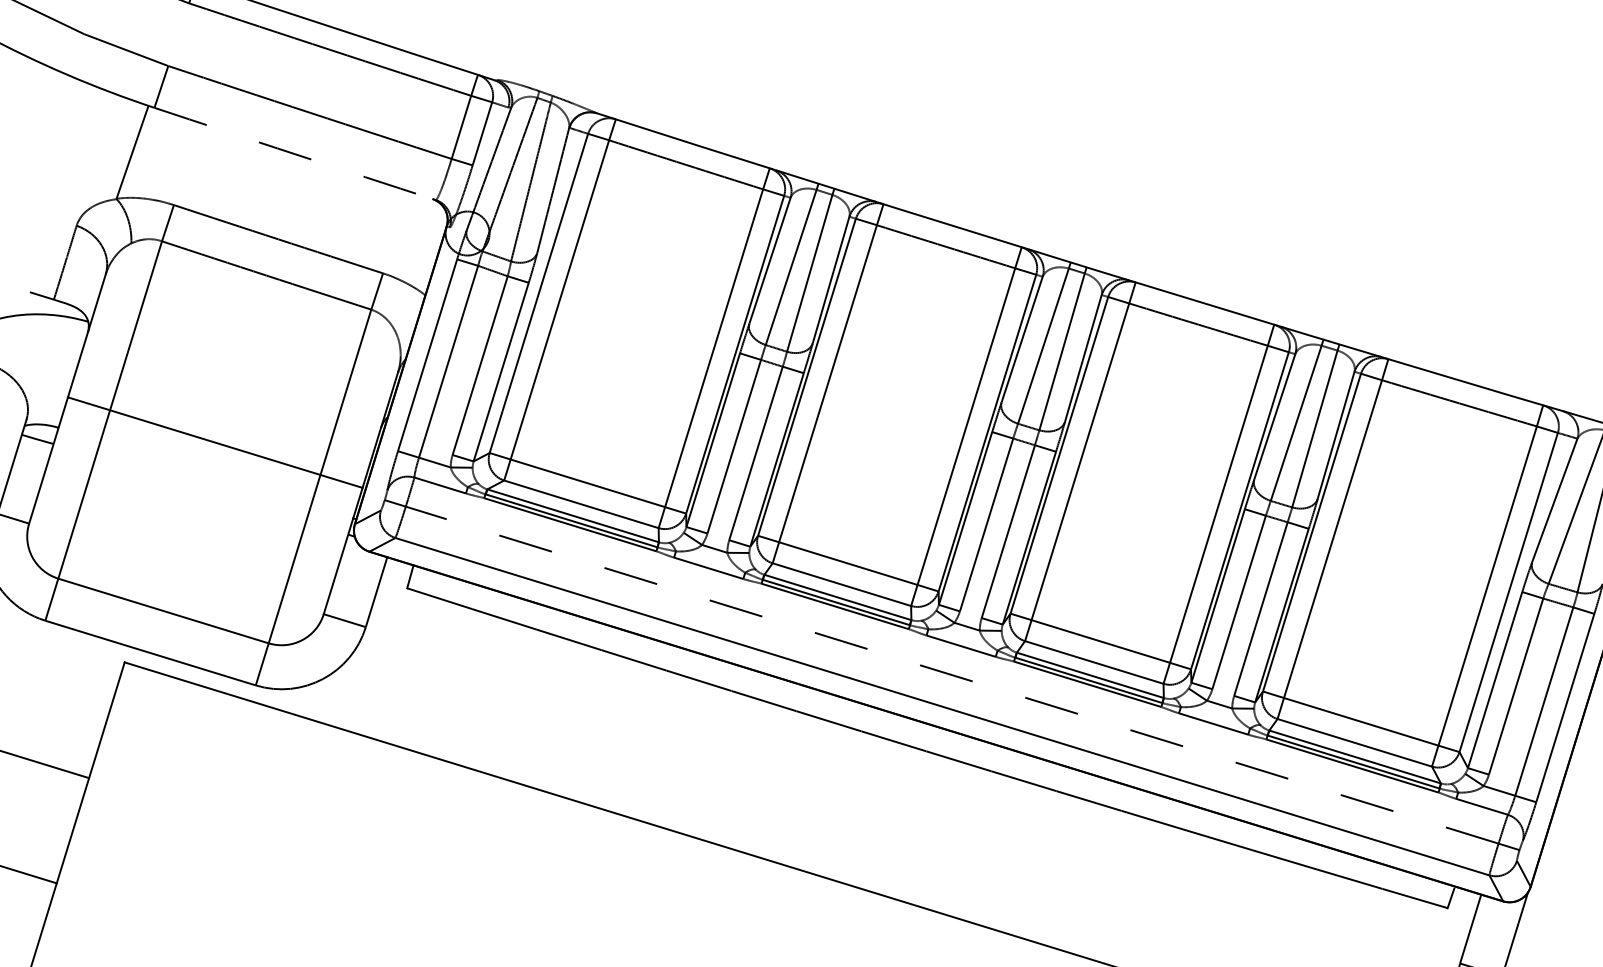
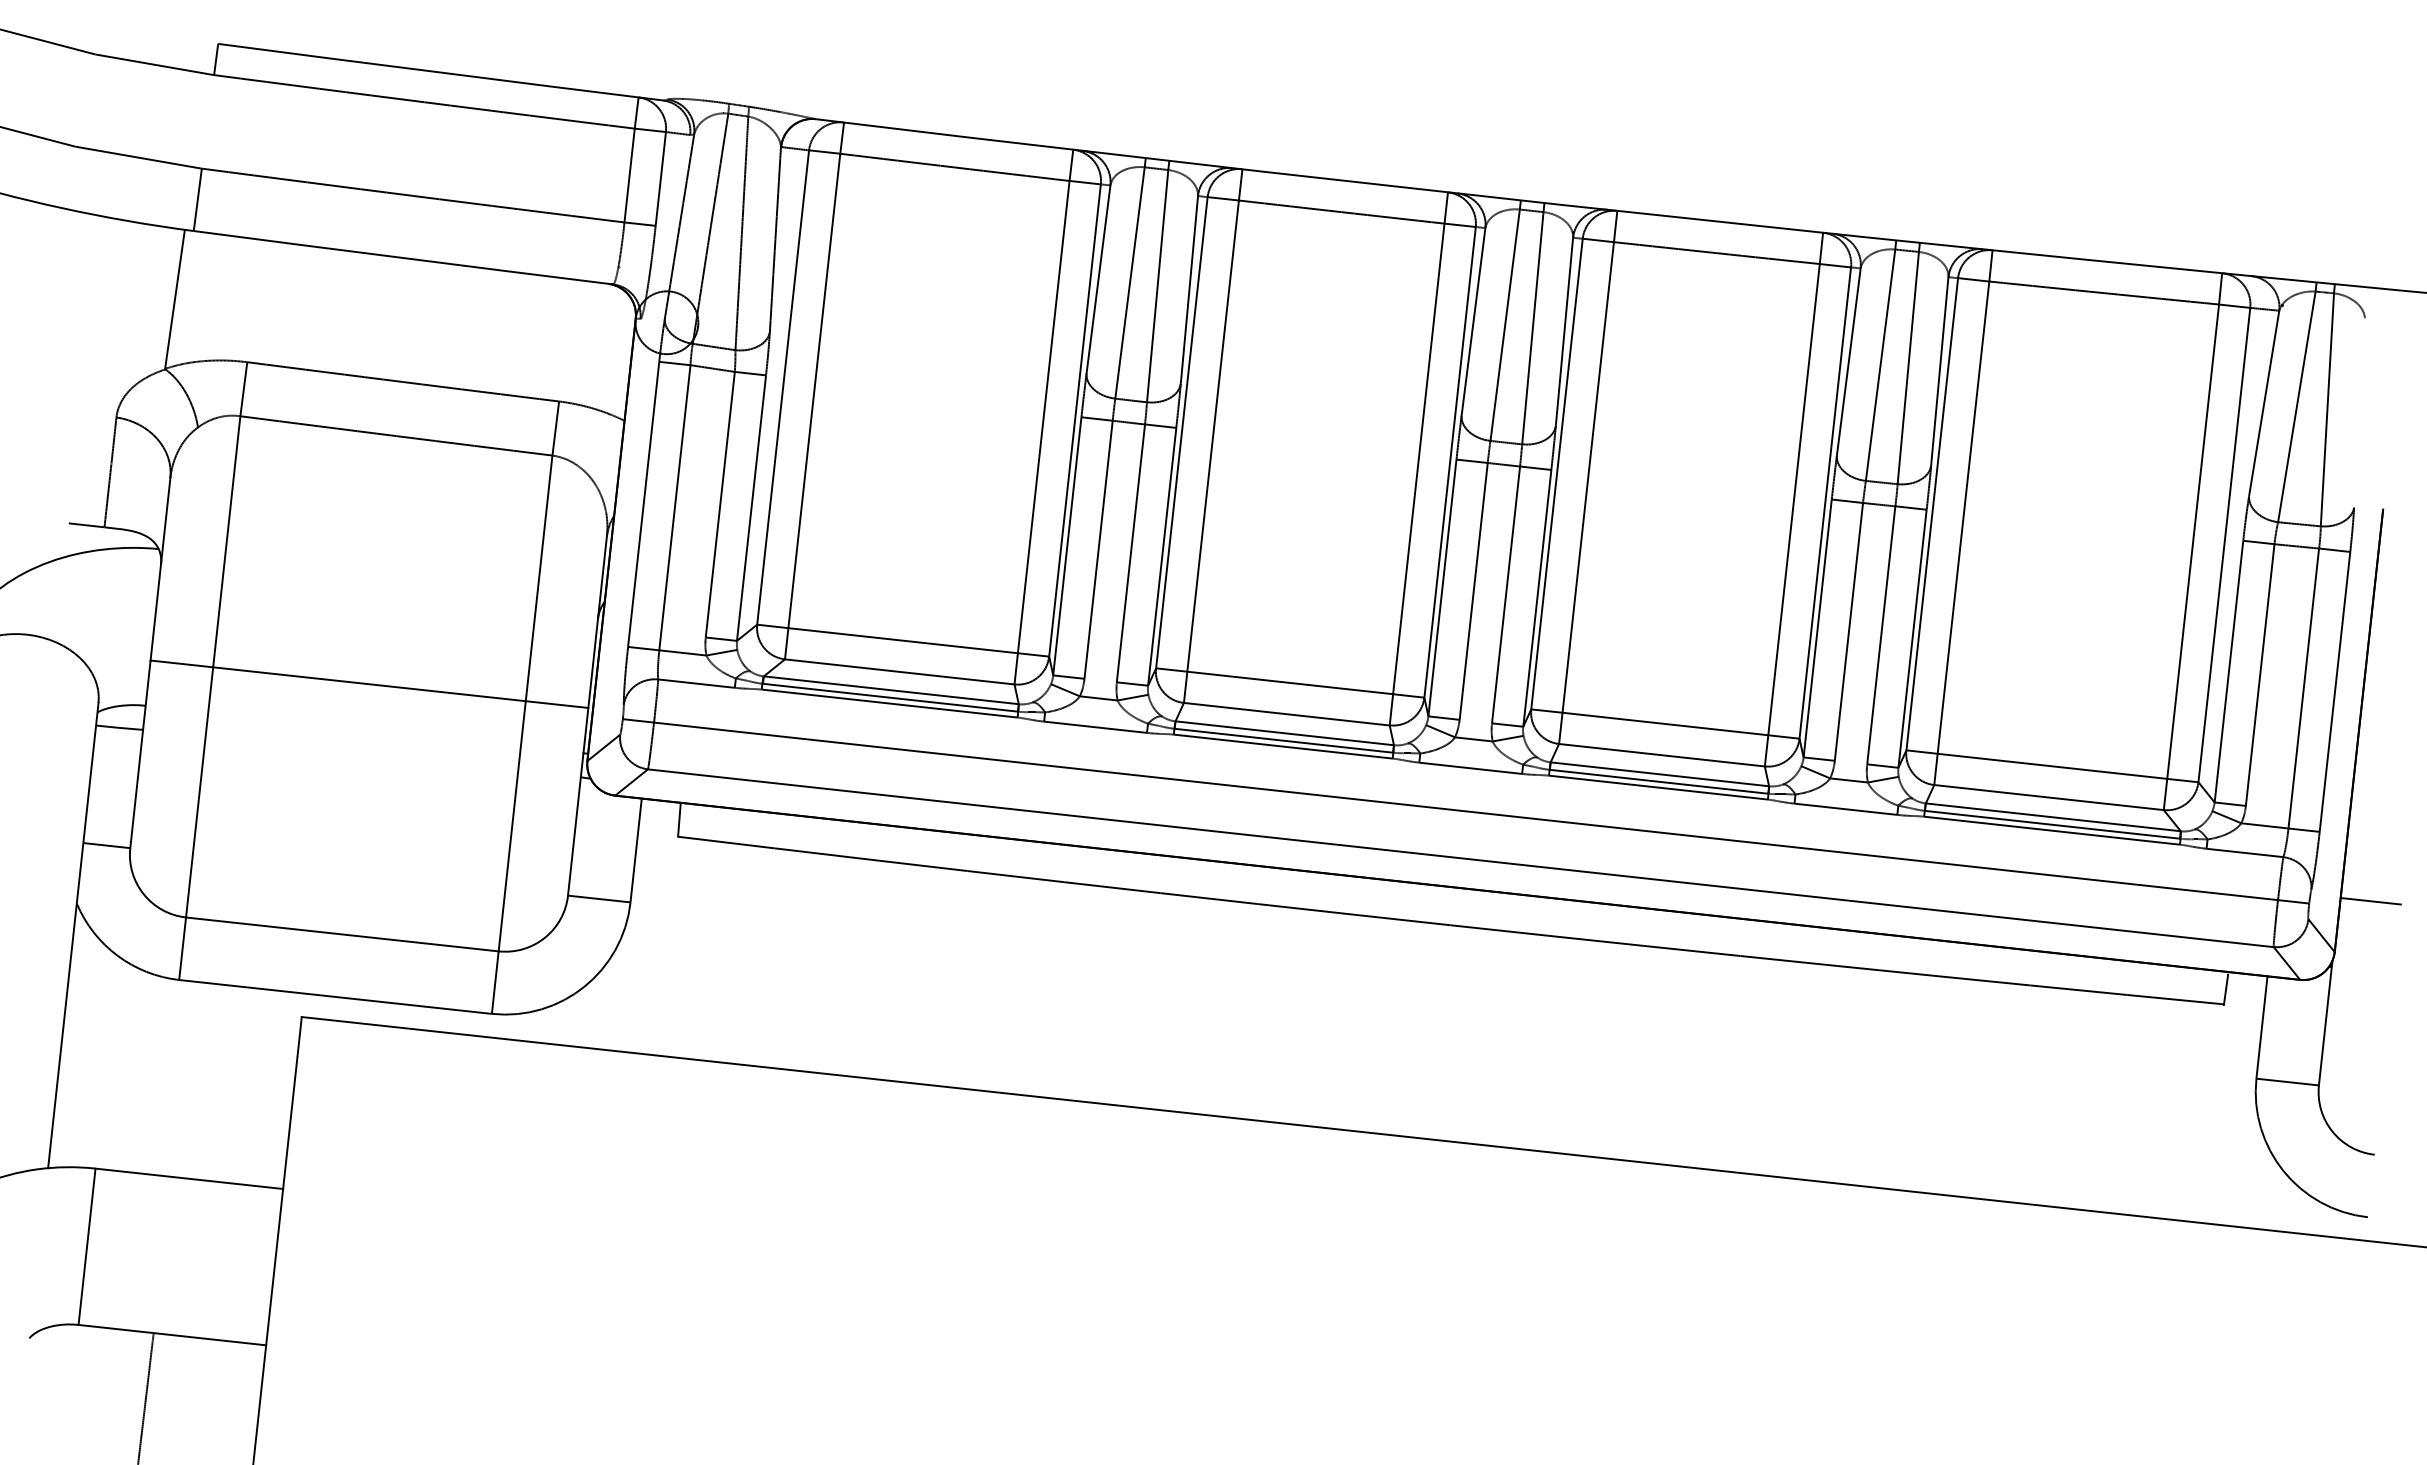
arc: (295, 154) -> (403, 258), dashed -> solid
line: (952, 675) -> (1466, 811), dashed -> solid
line: (1561, 856) -> (2370, 901), added

